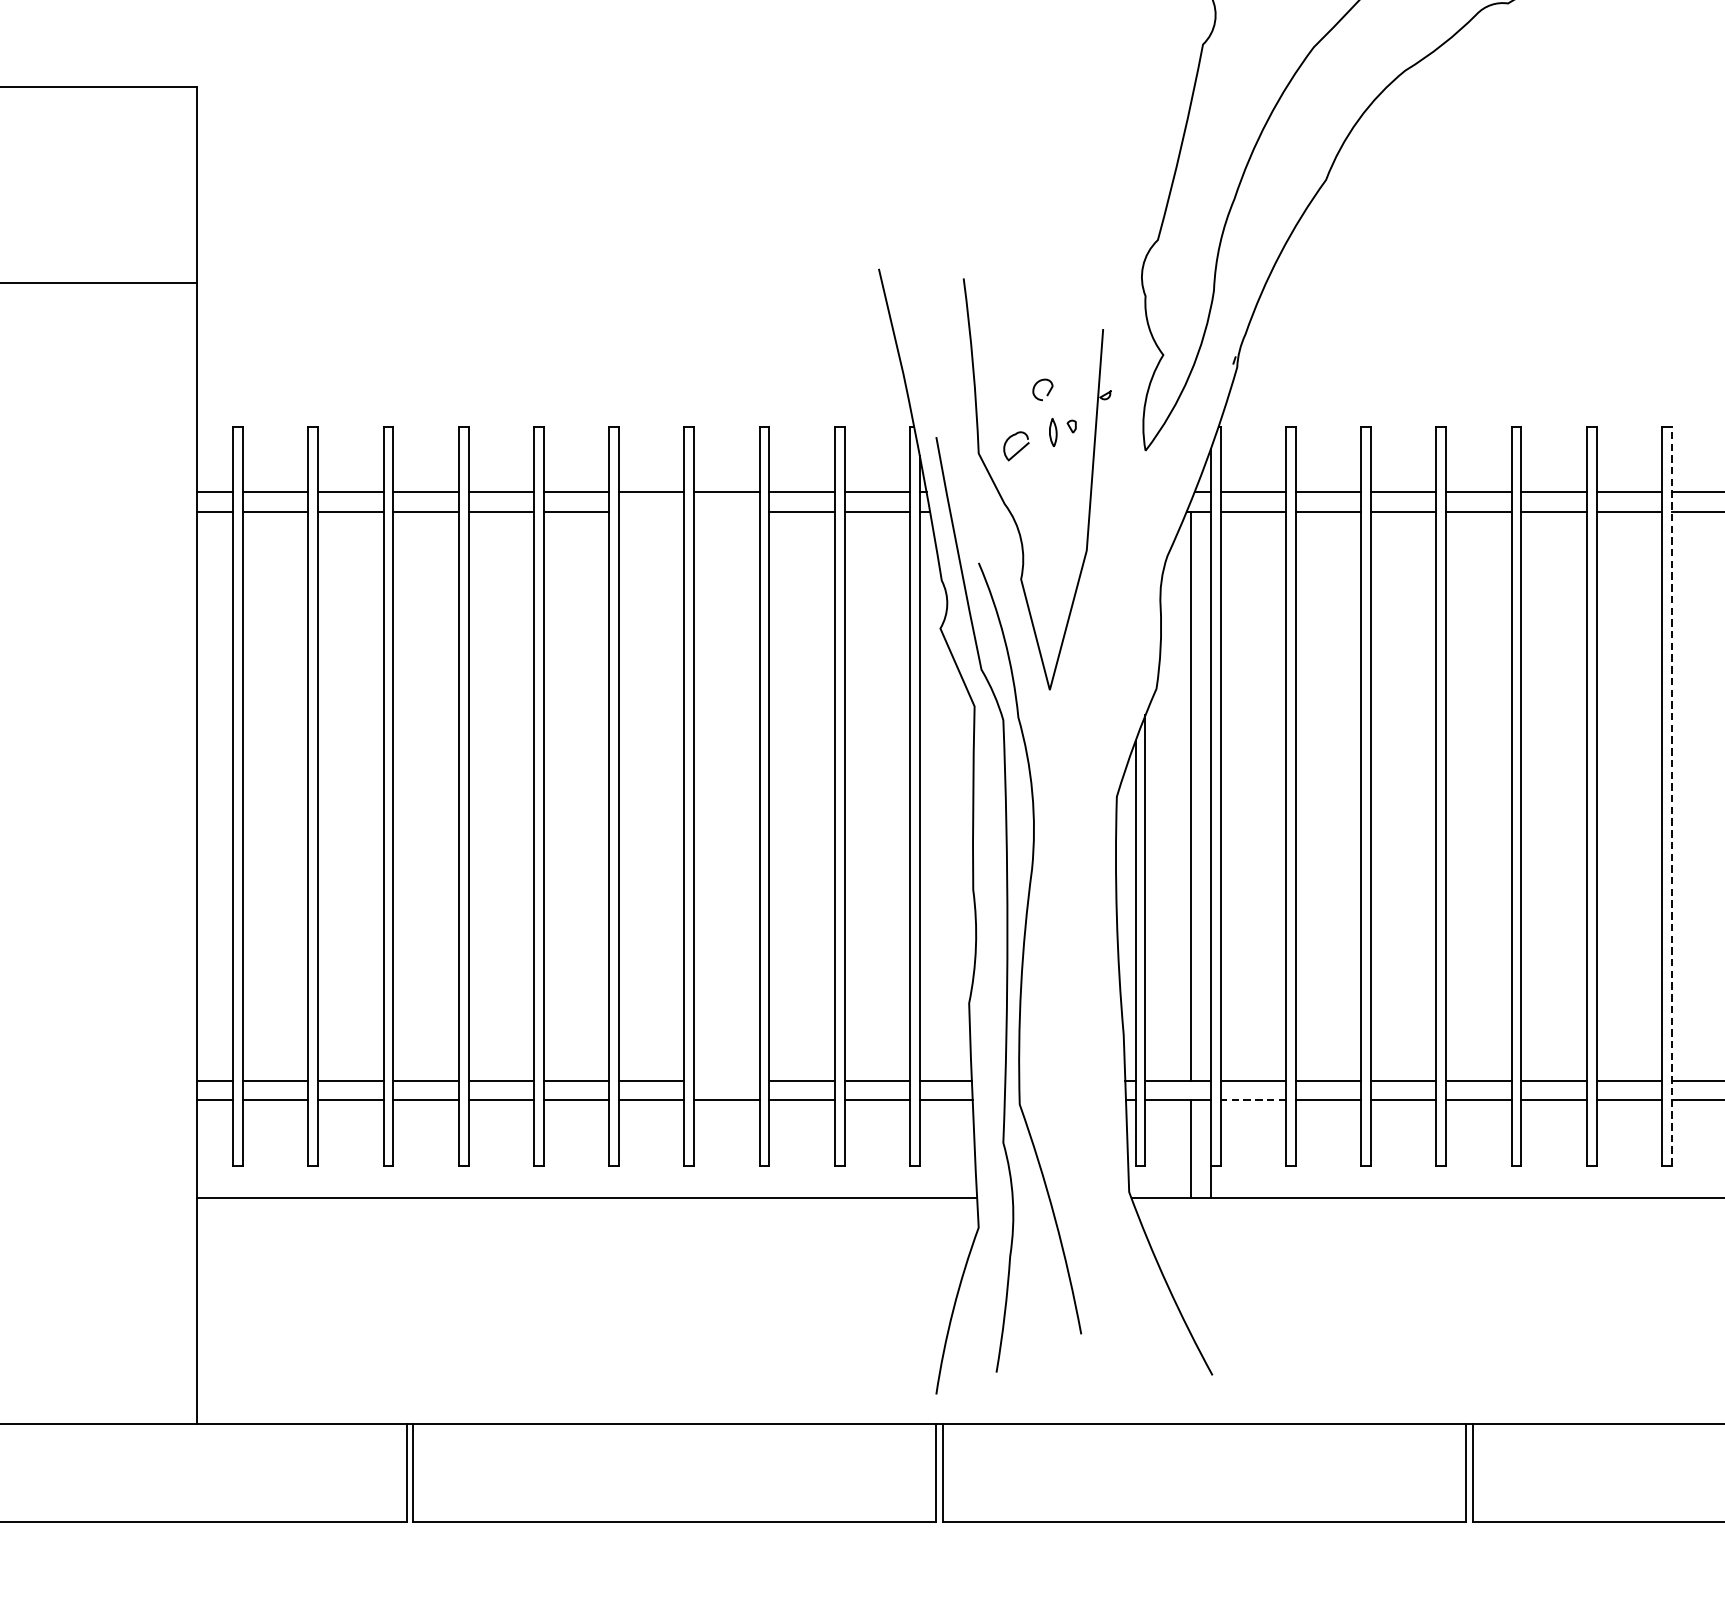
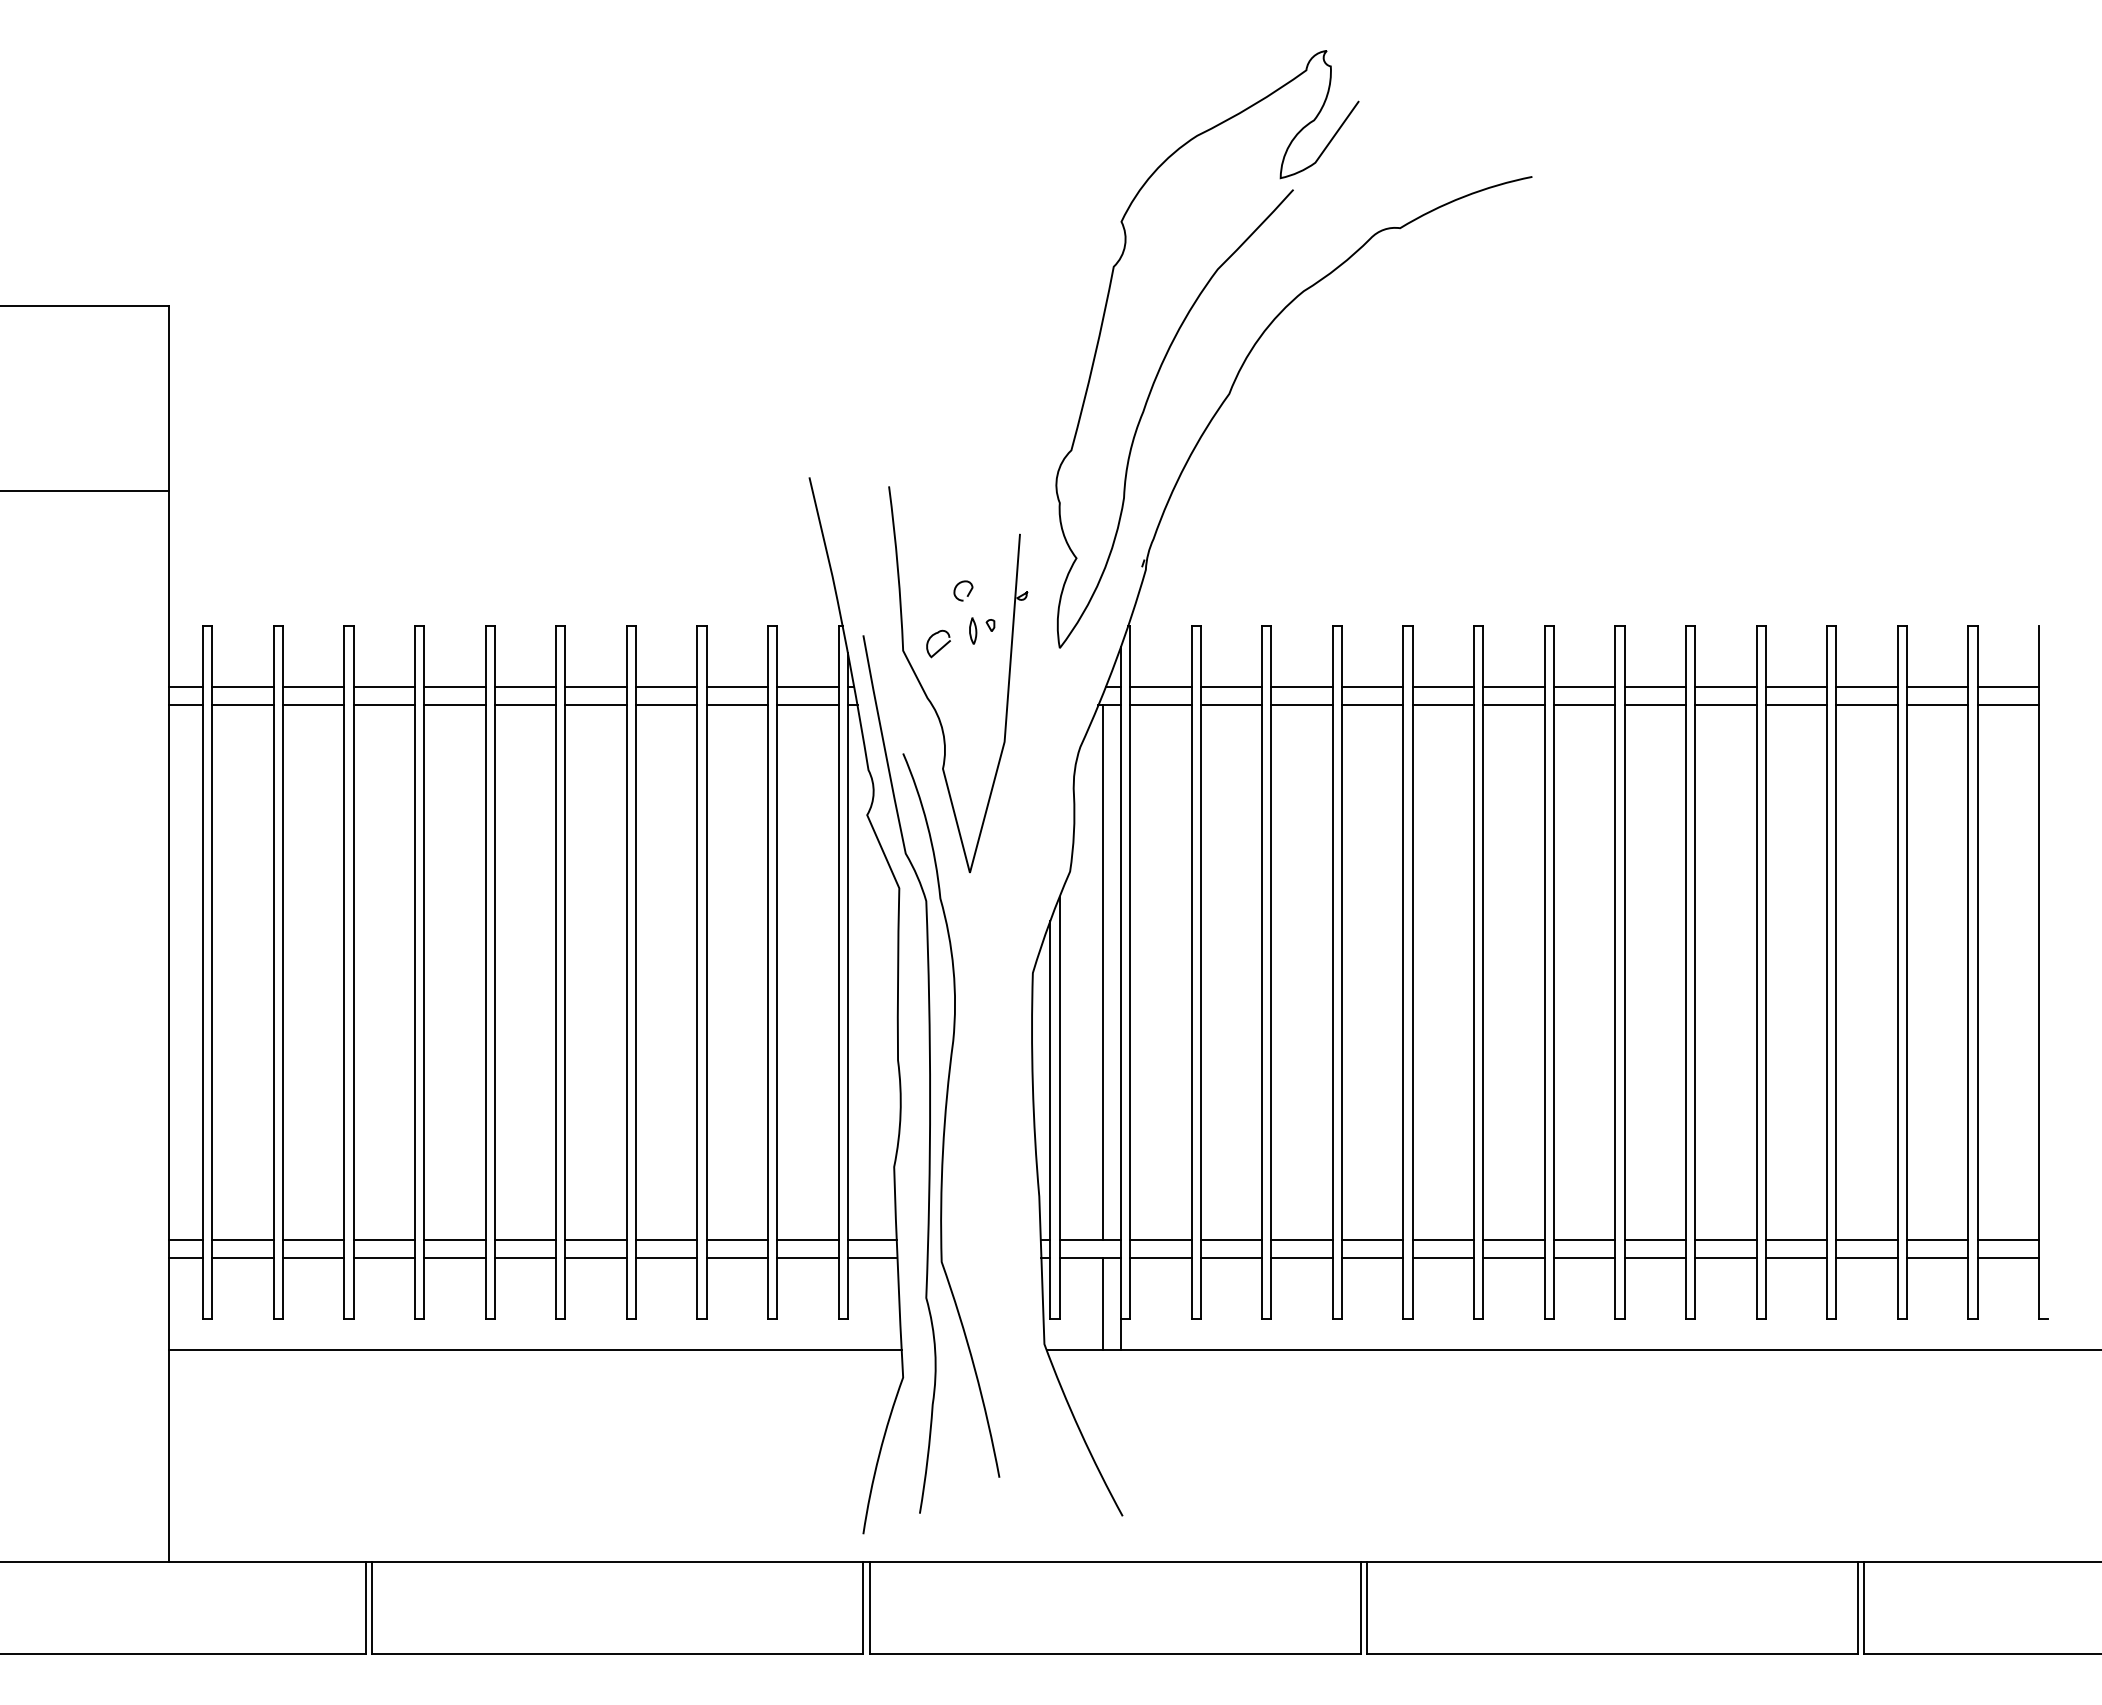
line: (651, 511) -> (595, 705), added
line: (726, 511) -> (666, 705), added
line: (1671, 796) -> (1553, 972), dashed -> solid
line: (726, 1080) -> (666, 1239), added
line: (1252, 1099) -> (1160, 1257), dashed -> solid

